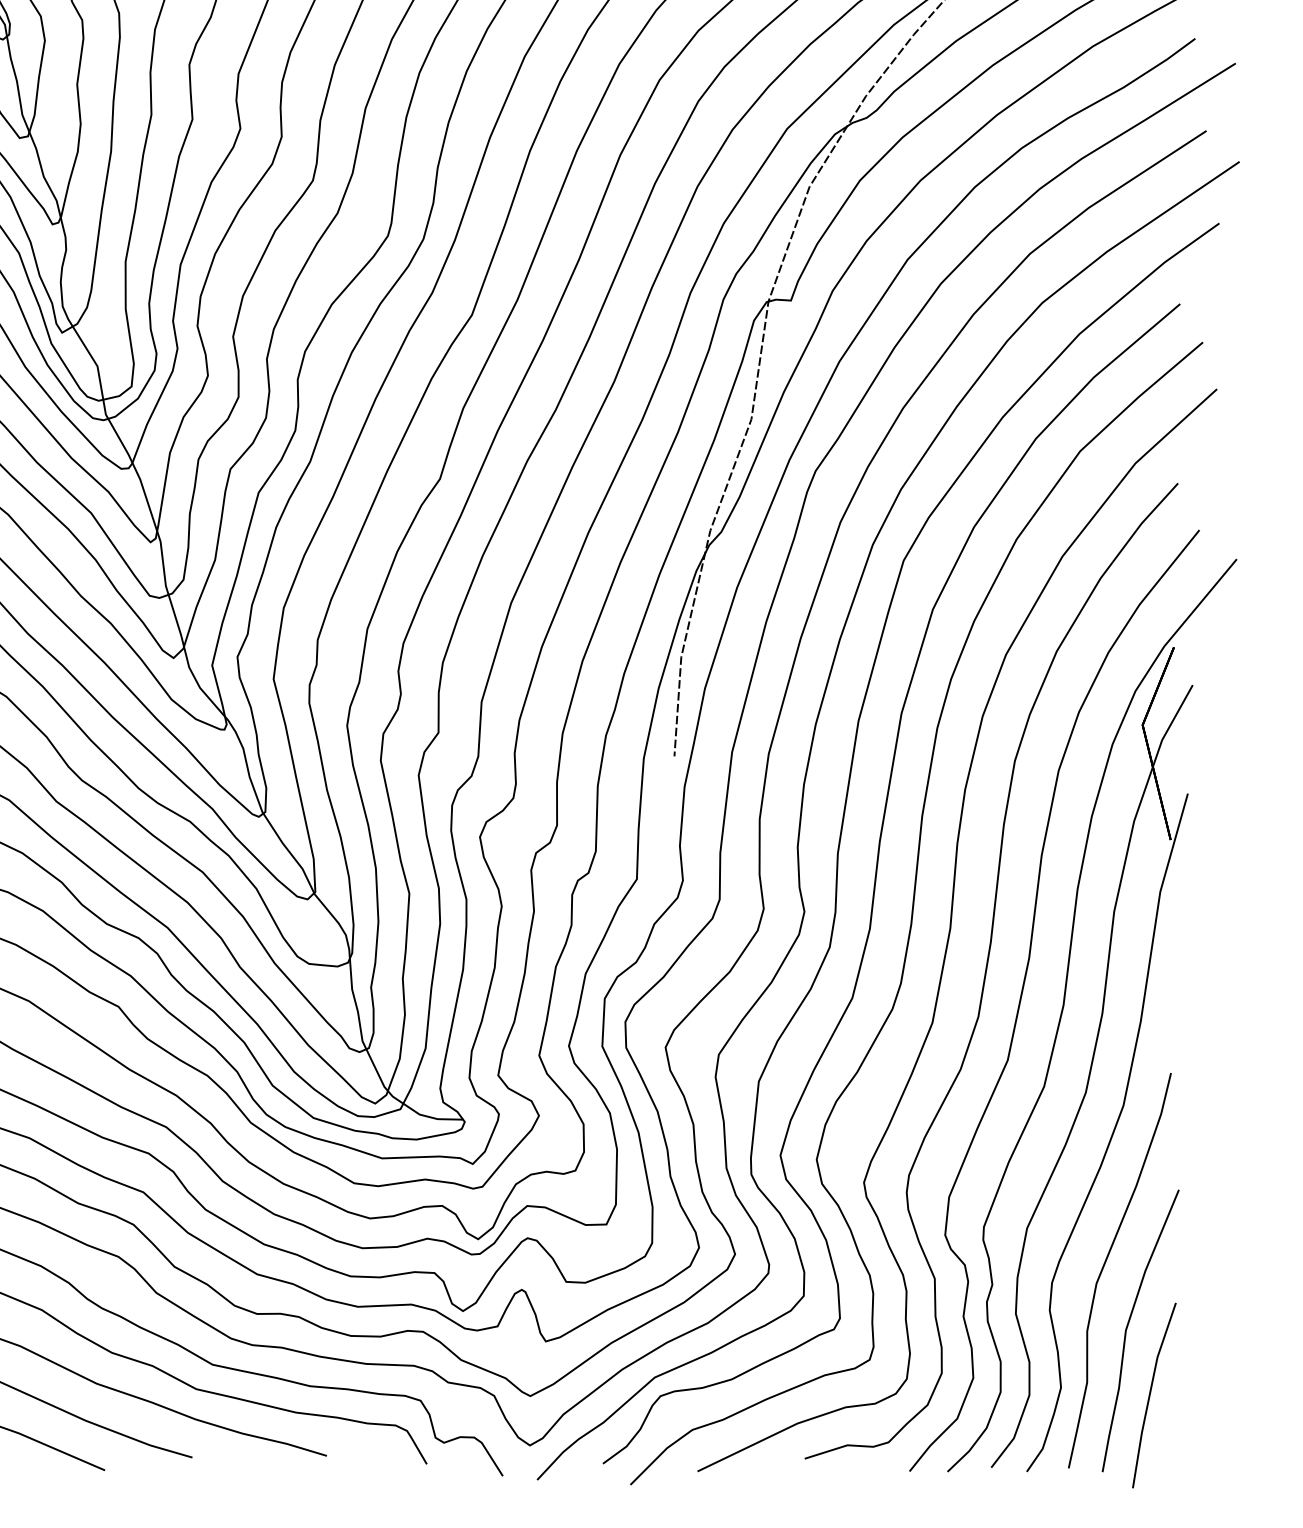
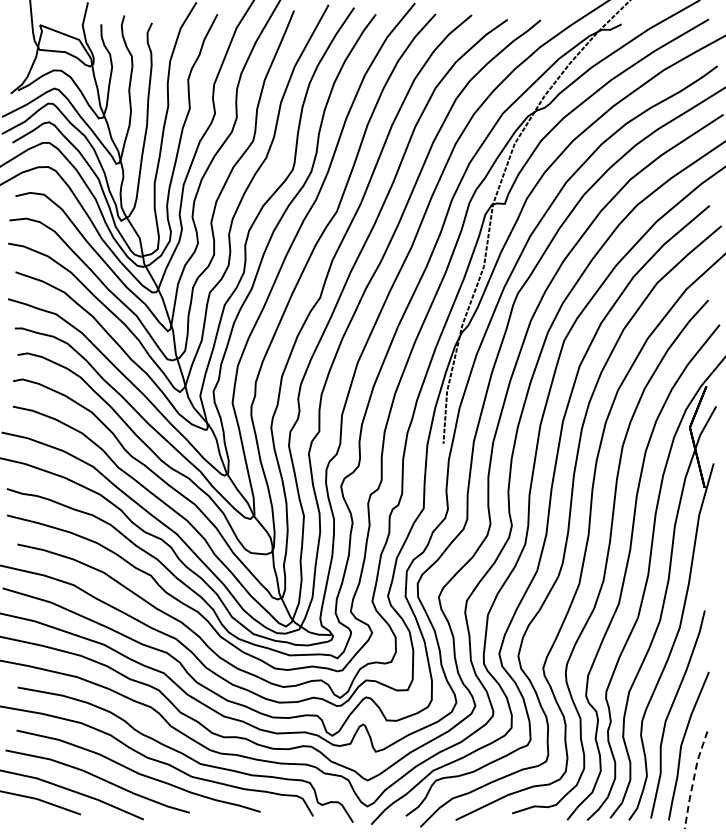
line: (1149, 1394) -> (693, 779), solid -> dashed

